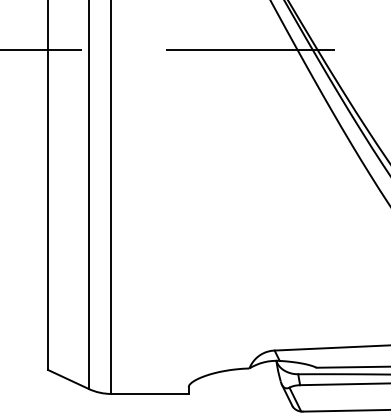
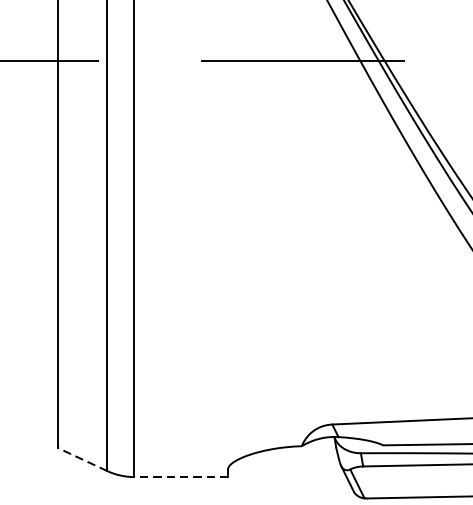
line: (68, 379) -> (82, 459), solid -> dashed
line: (149, 393) -> (180, 476), solid -> dashed

